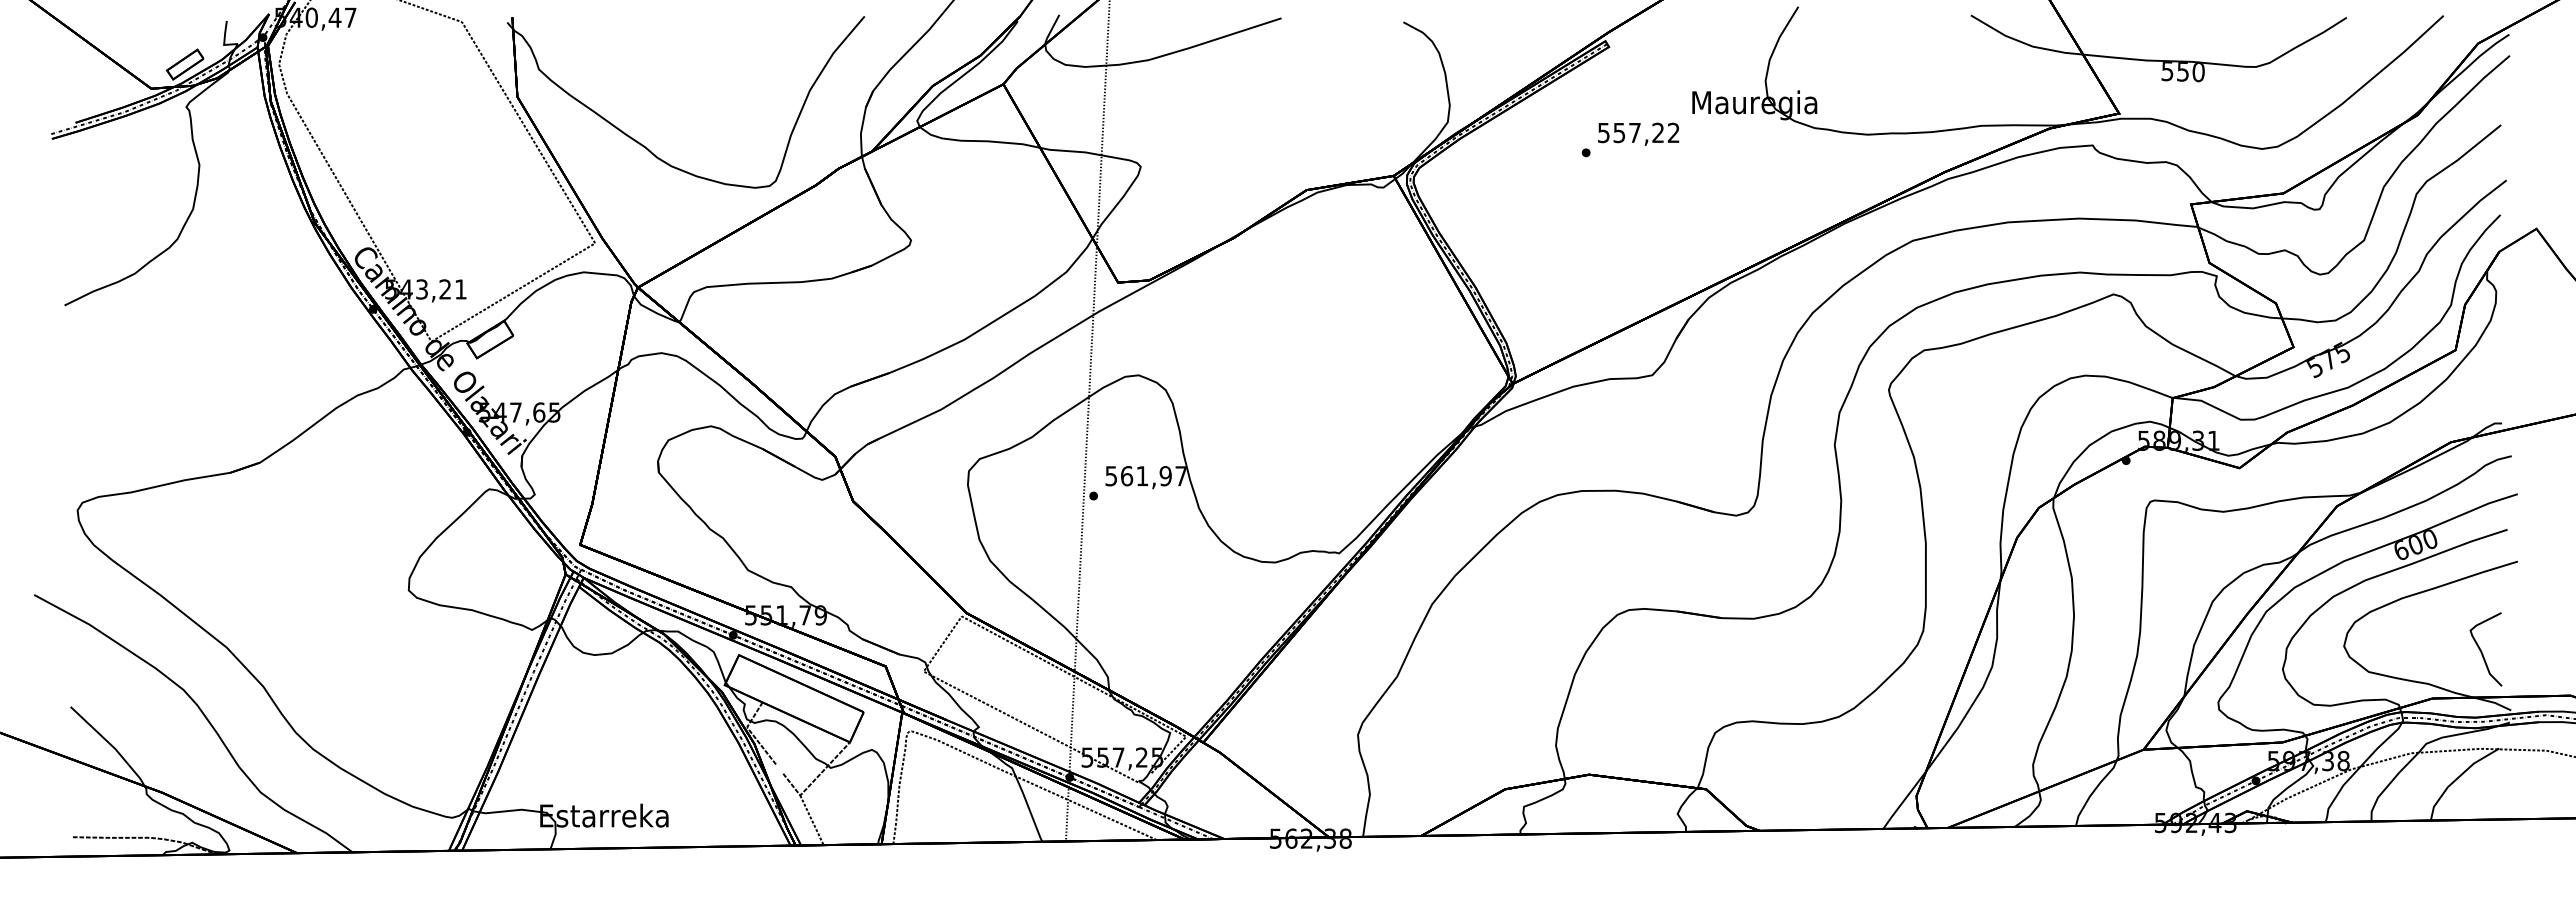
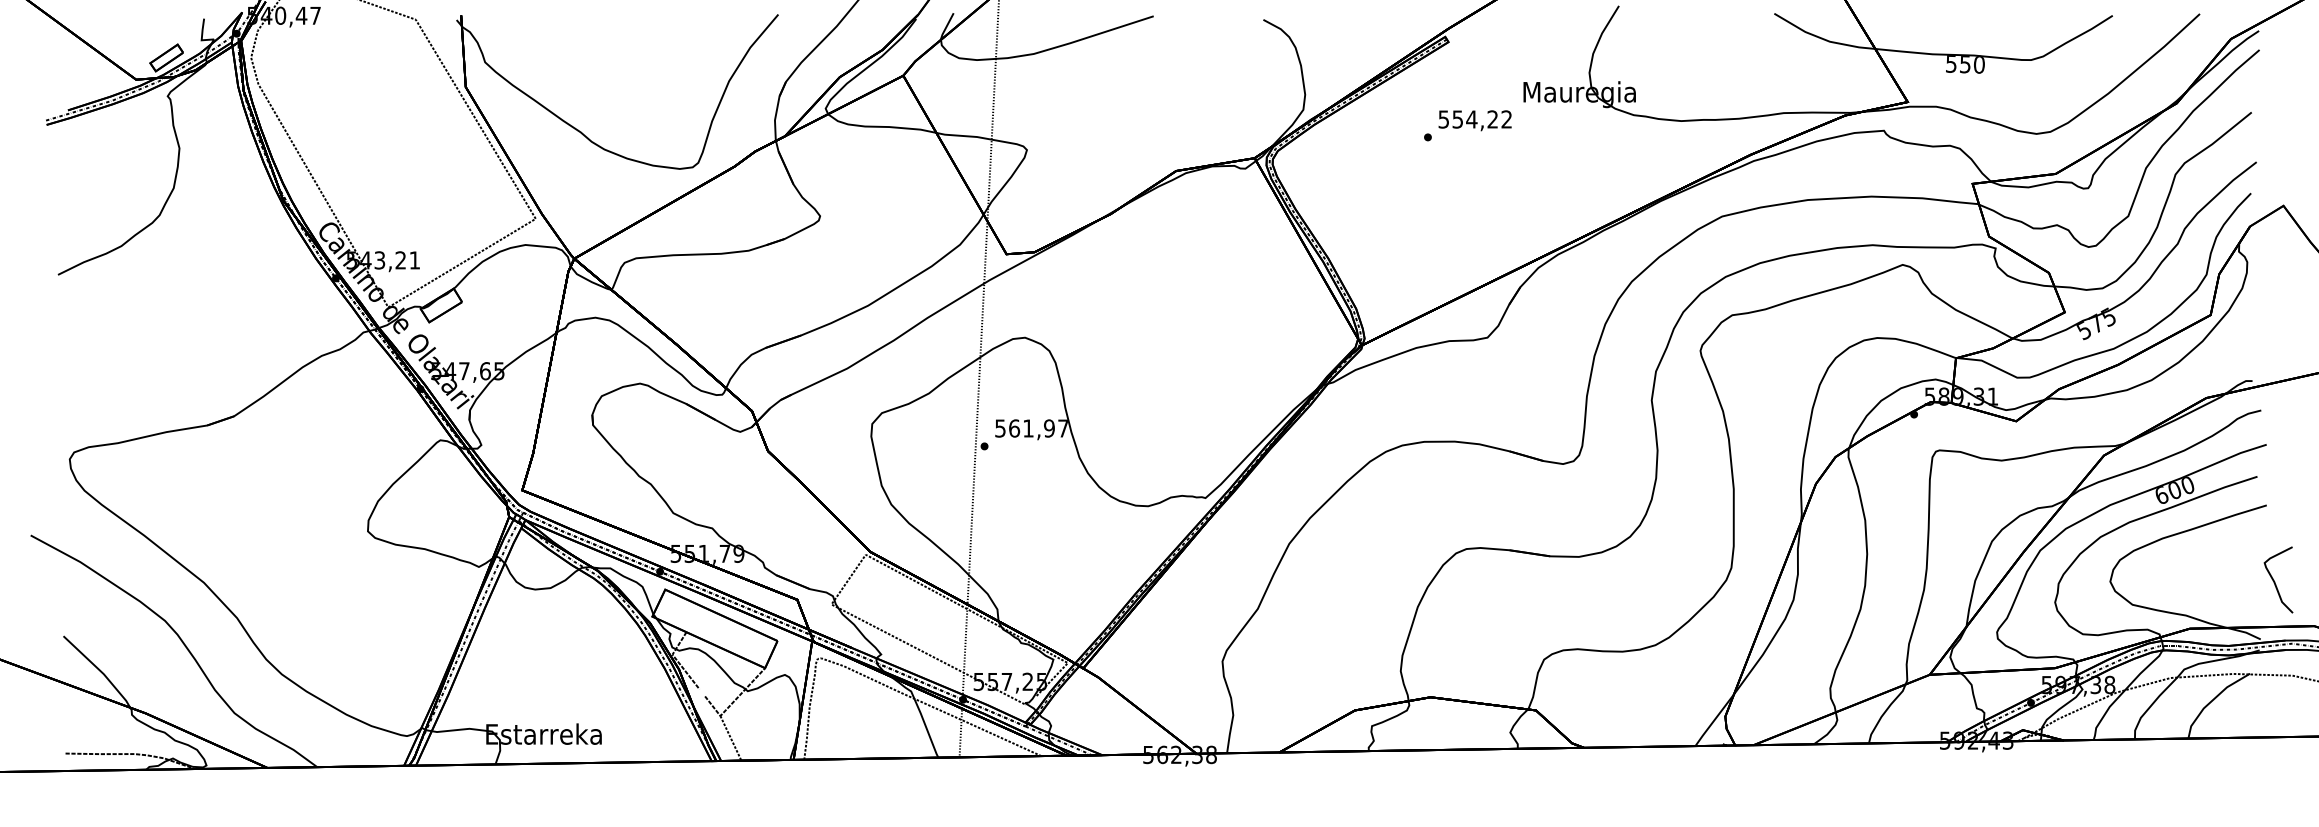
text: (1634, 132) -> (1471, 119), 557,22 -> 554,22
curve: (2482, 651) -> (2275, 581), moved

